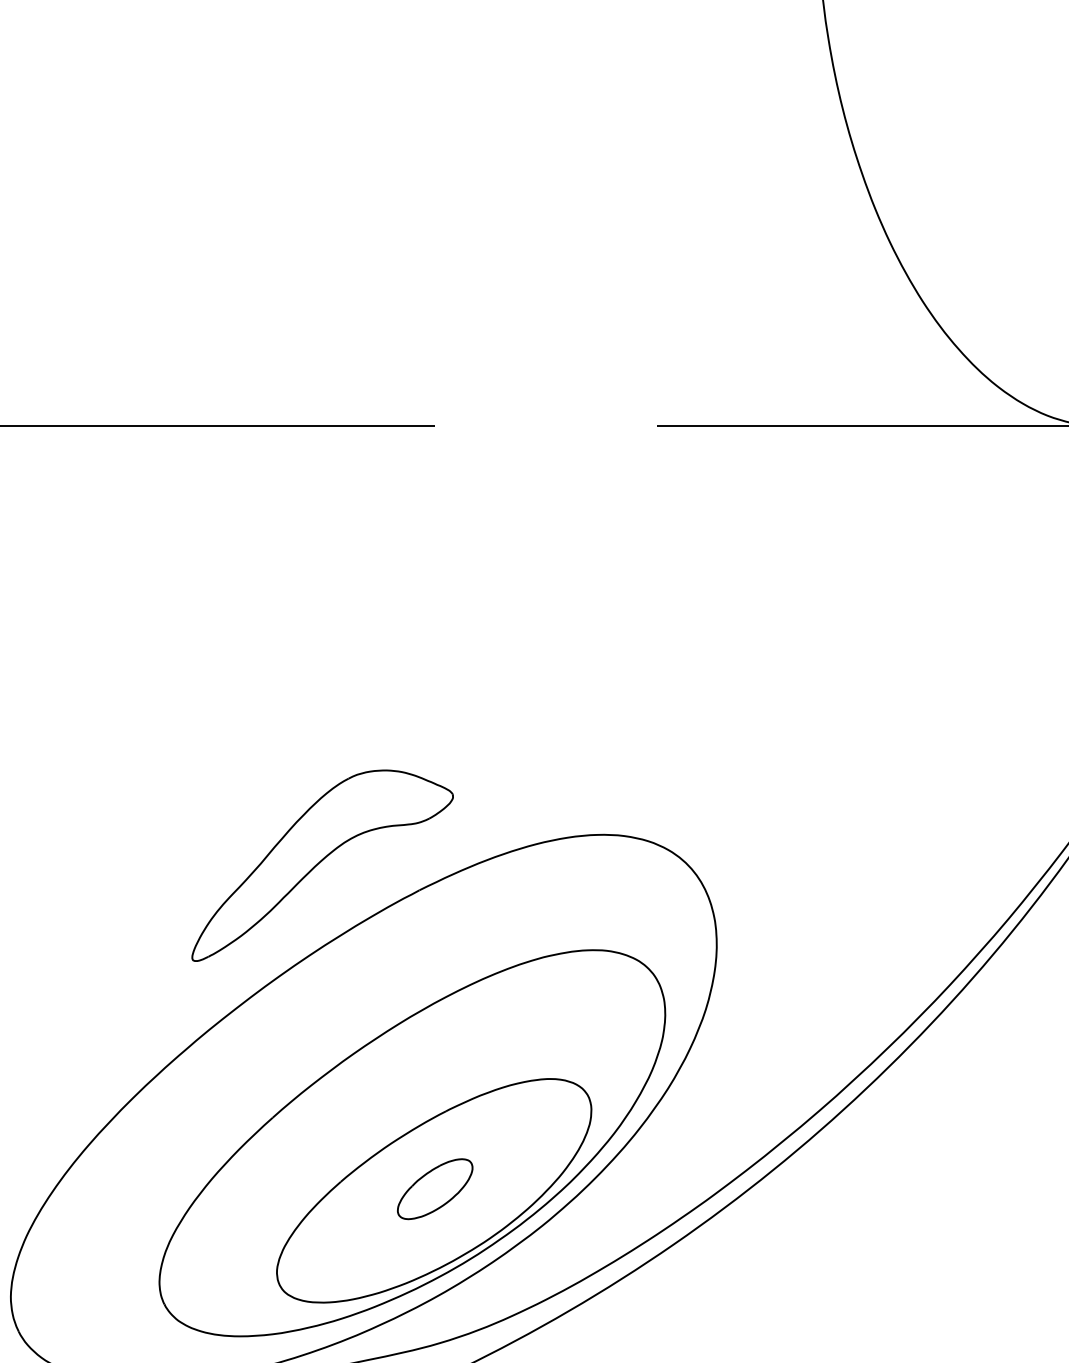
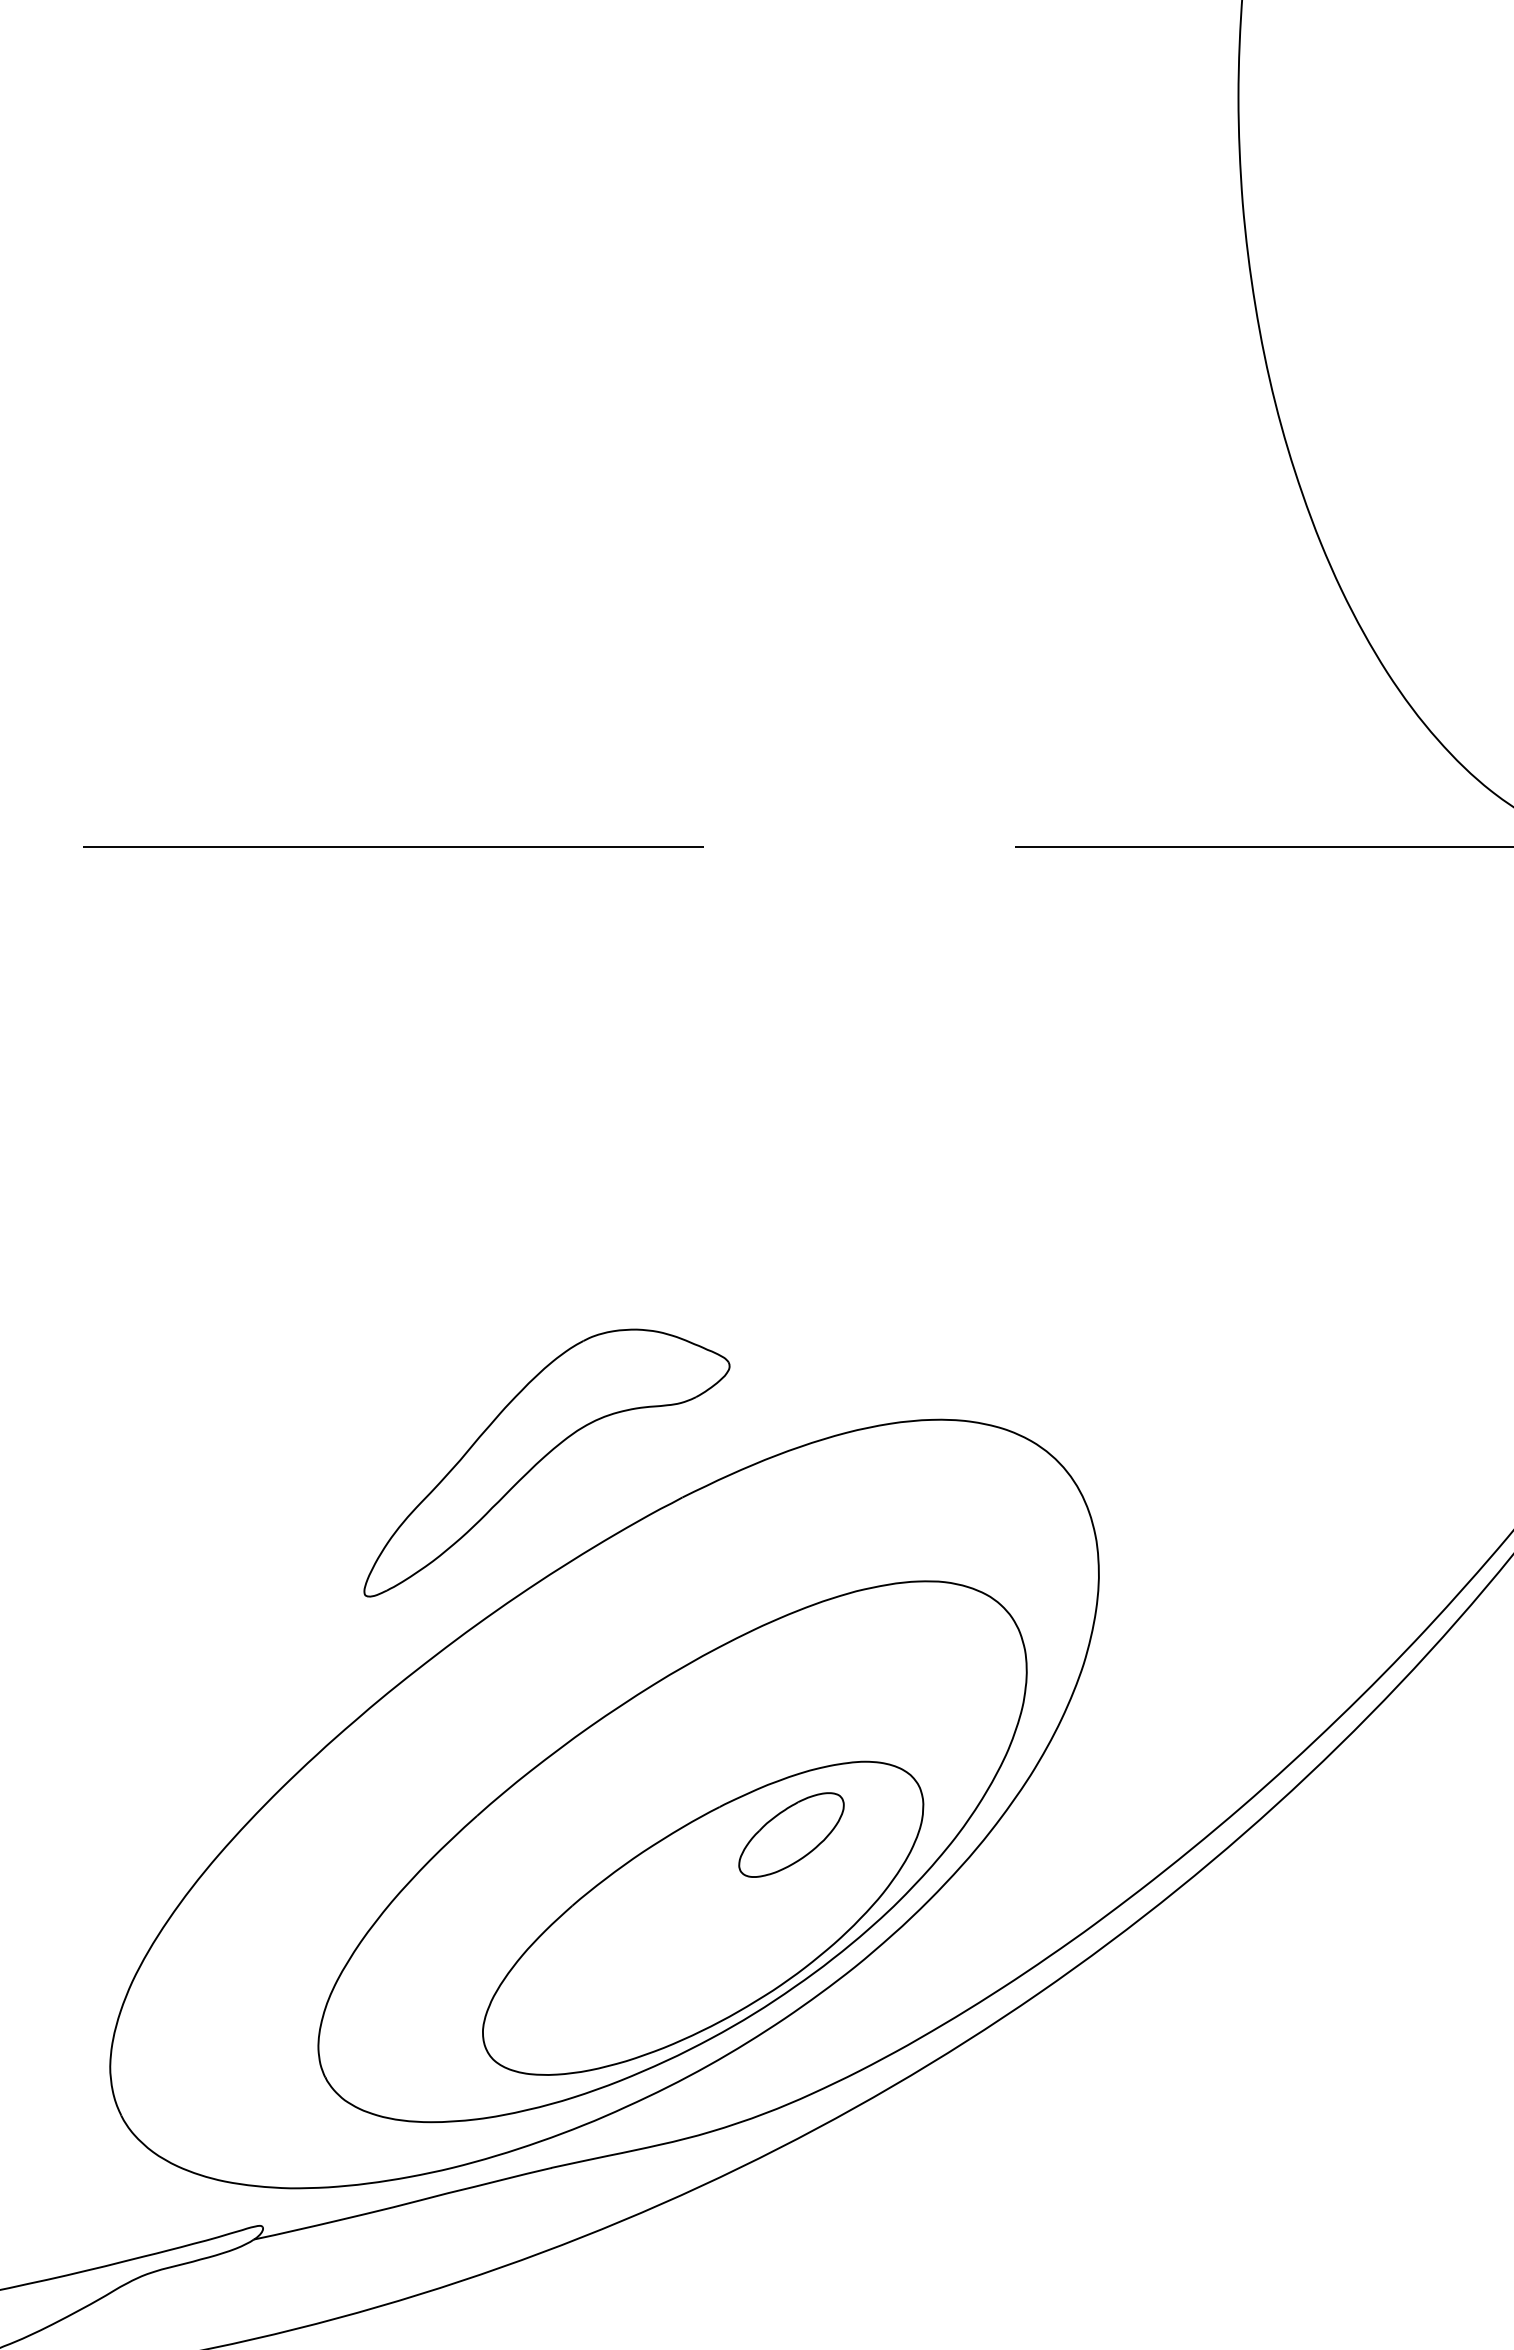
part: (435, 1188) -> (791, 1834), moved

